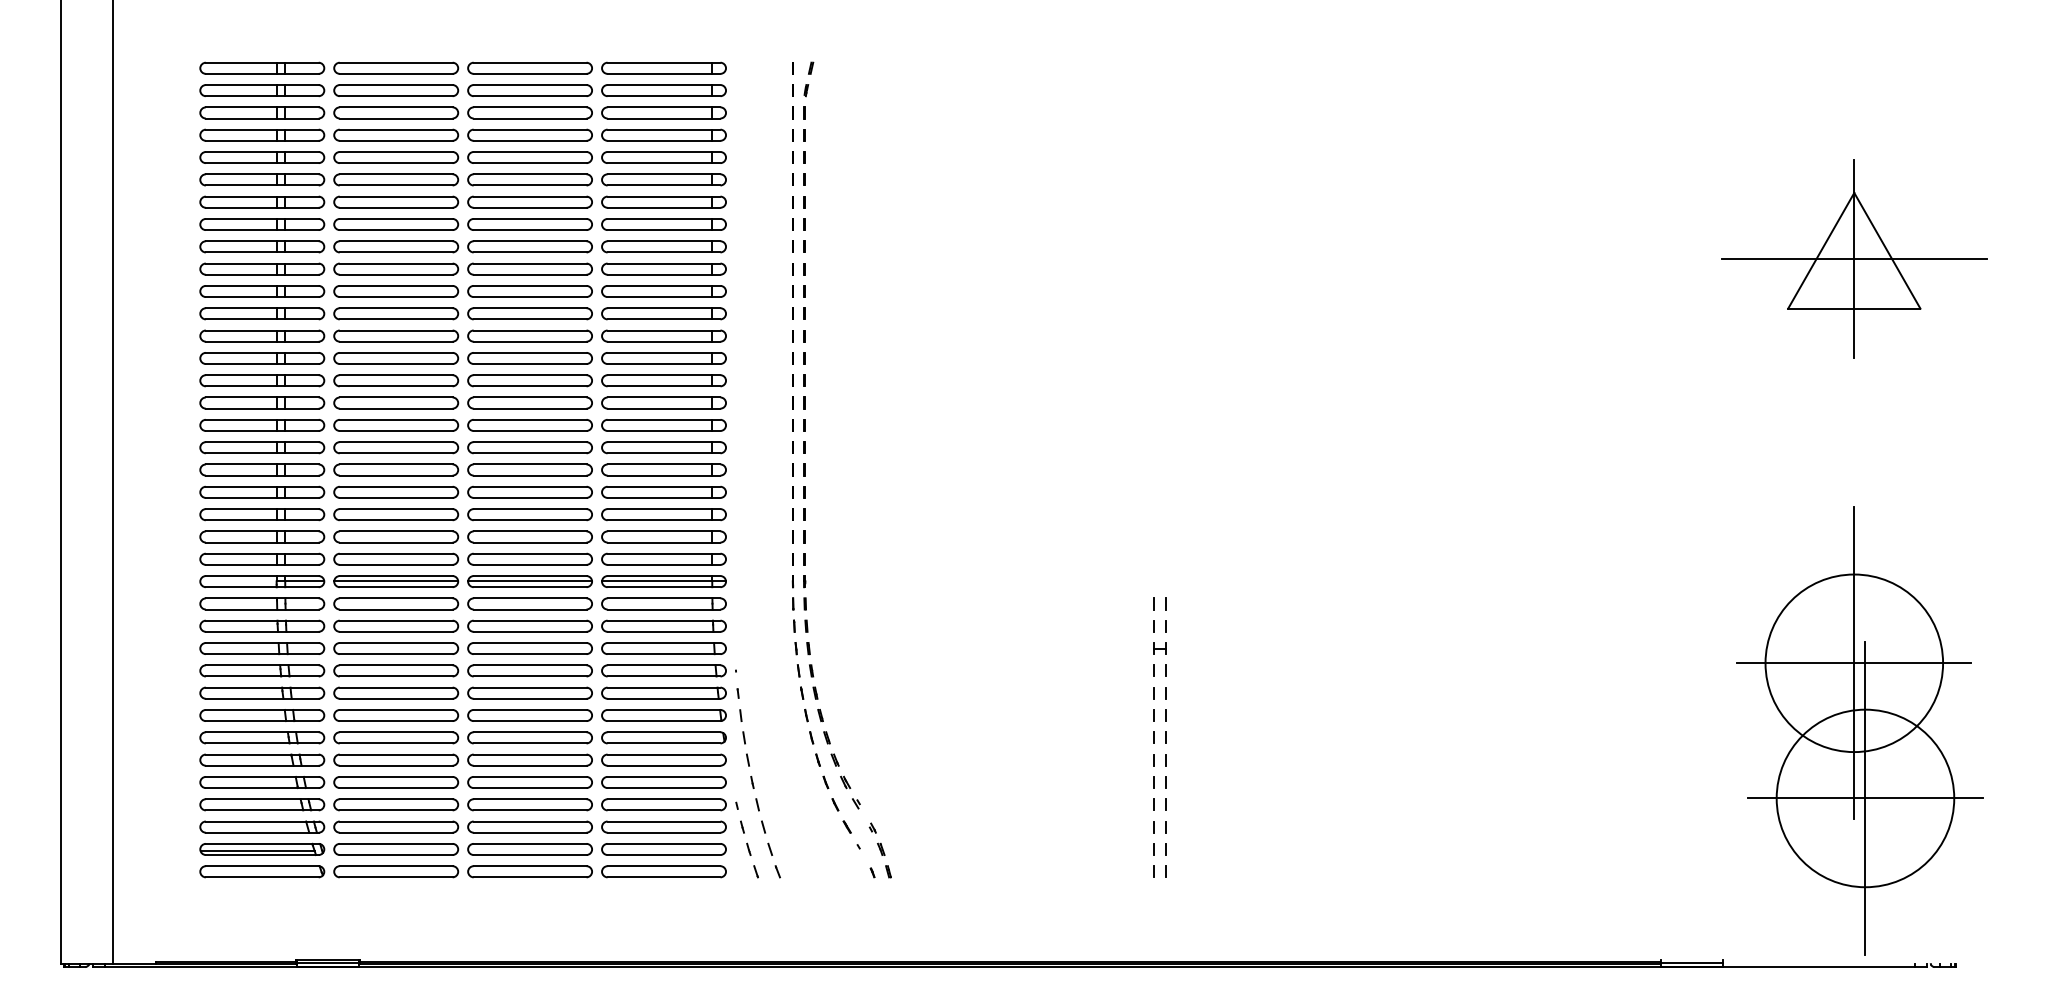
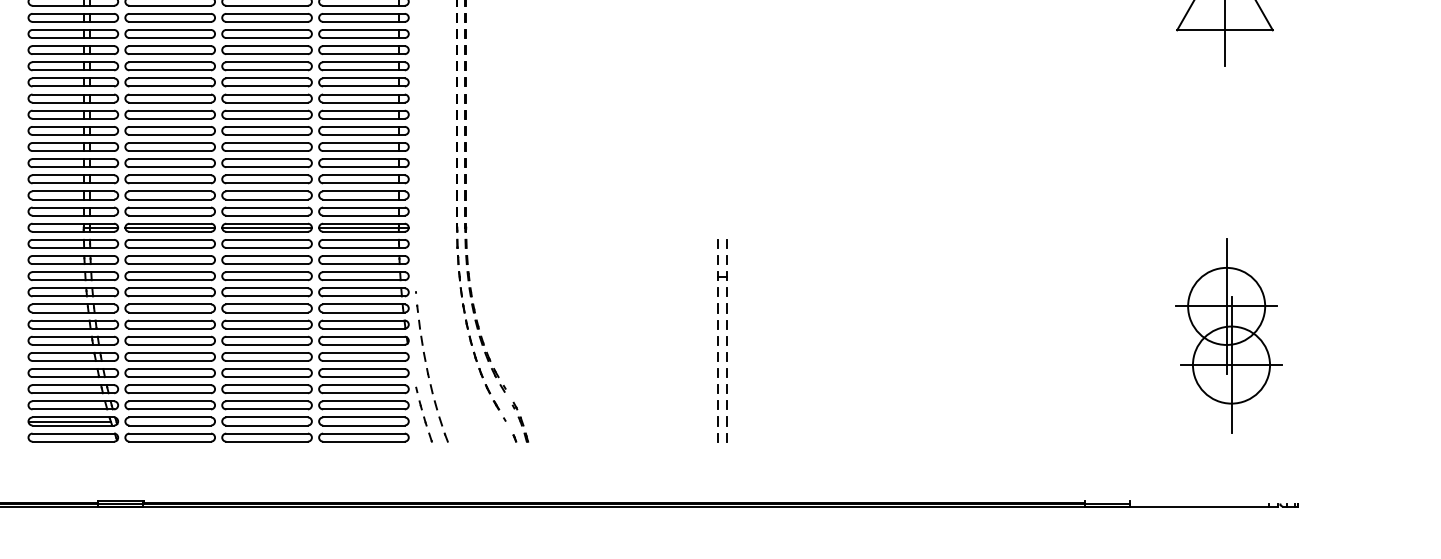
part: (1859, 730) -> (1228, 335), size x0.6

